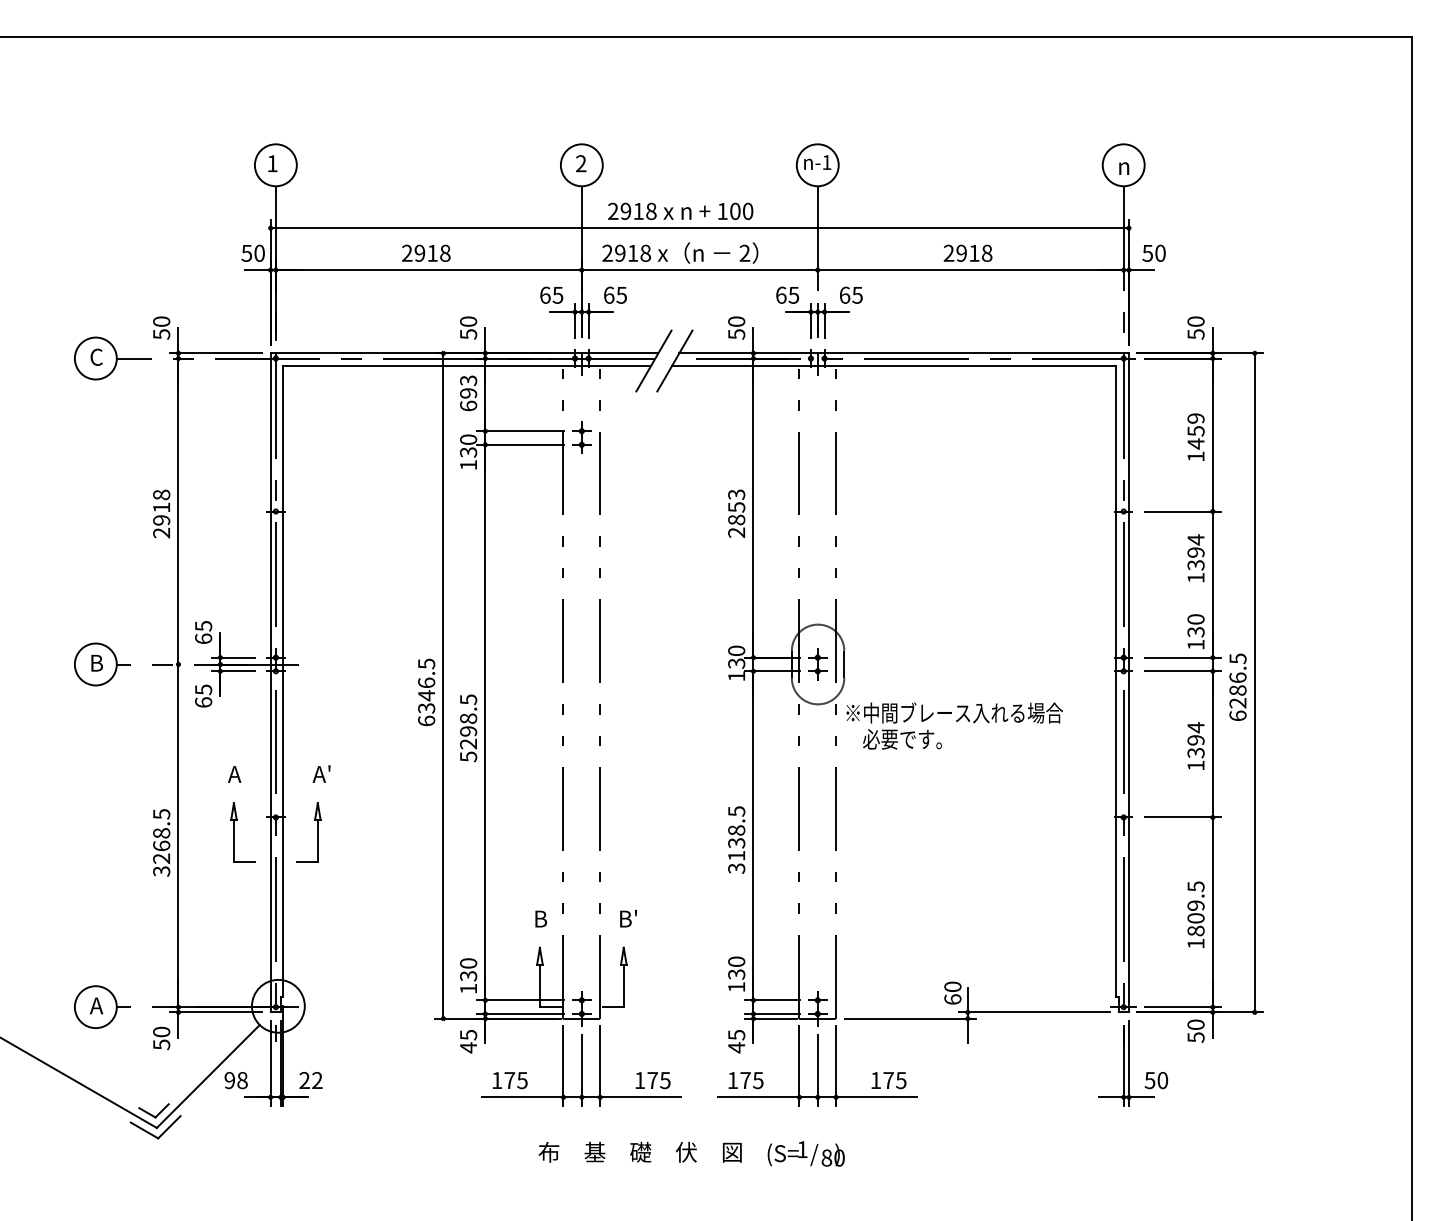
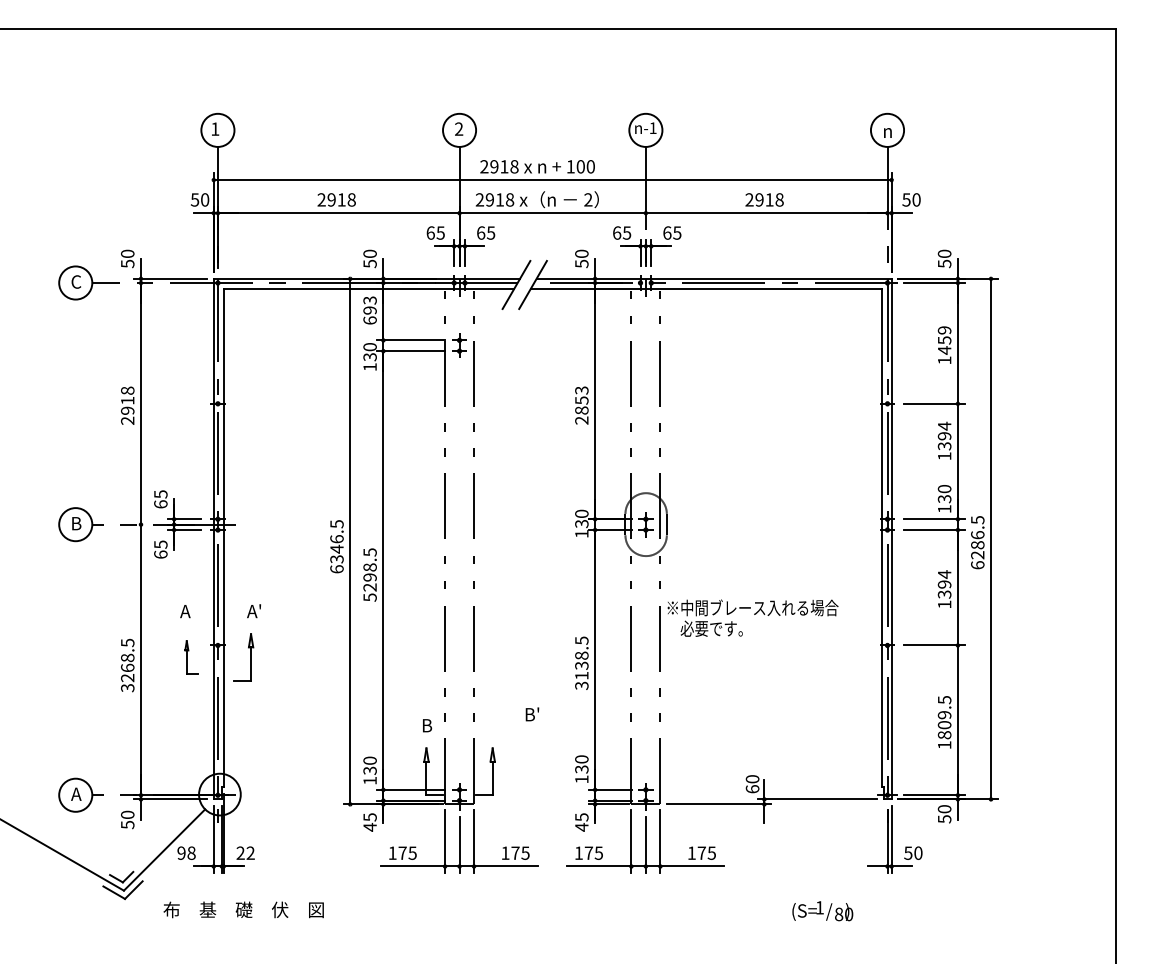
text: (954, 725) -> (752, 617), moved
part: (242, 832) -> (191, 657), size x0.7
text: (628, 918) -> (532, 714), moved
text: (639, 1151) -> (243, 909), moved
text: (805, 1154) -> (822, 911), moved

